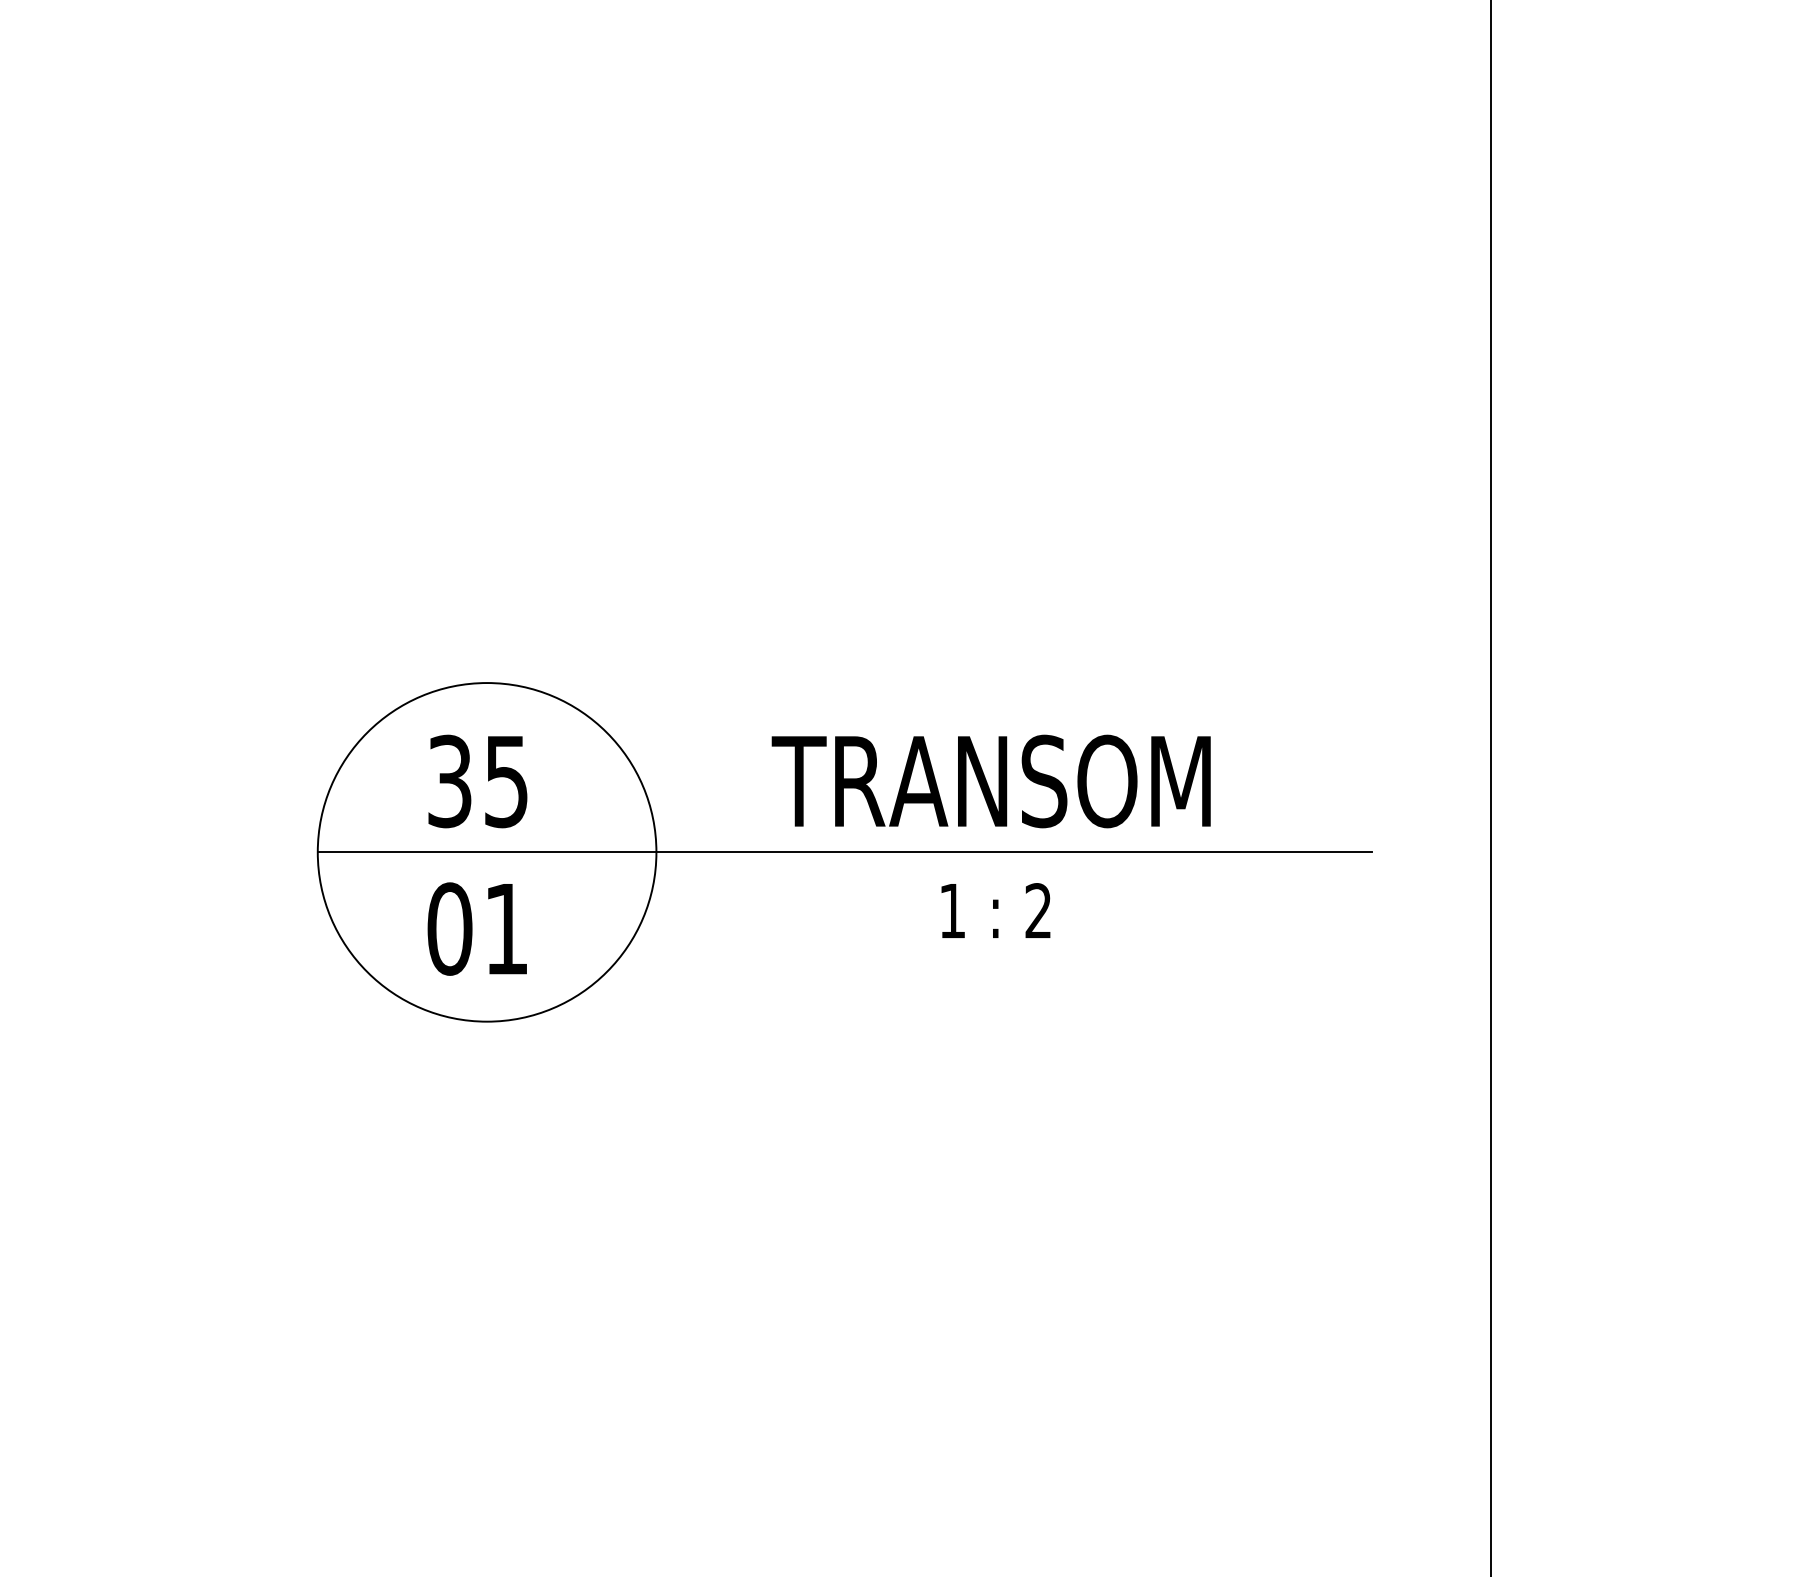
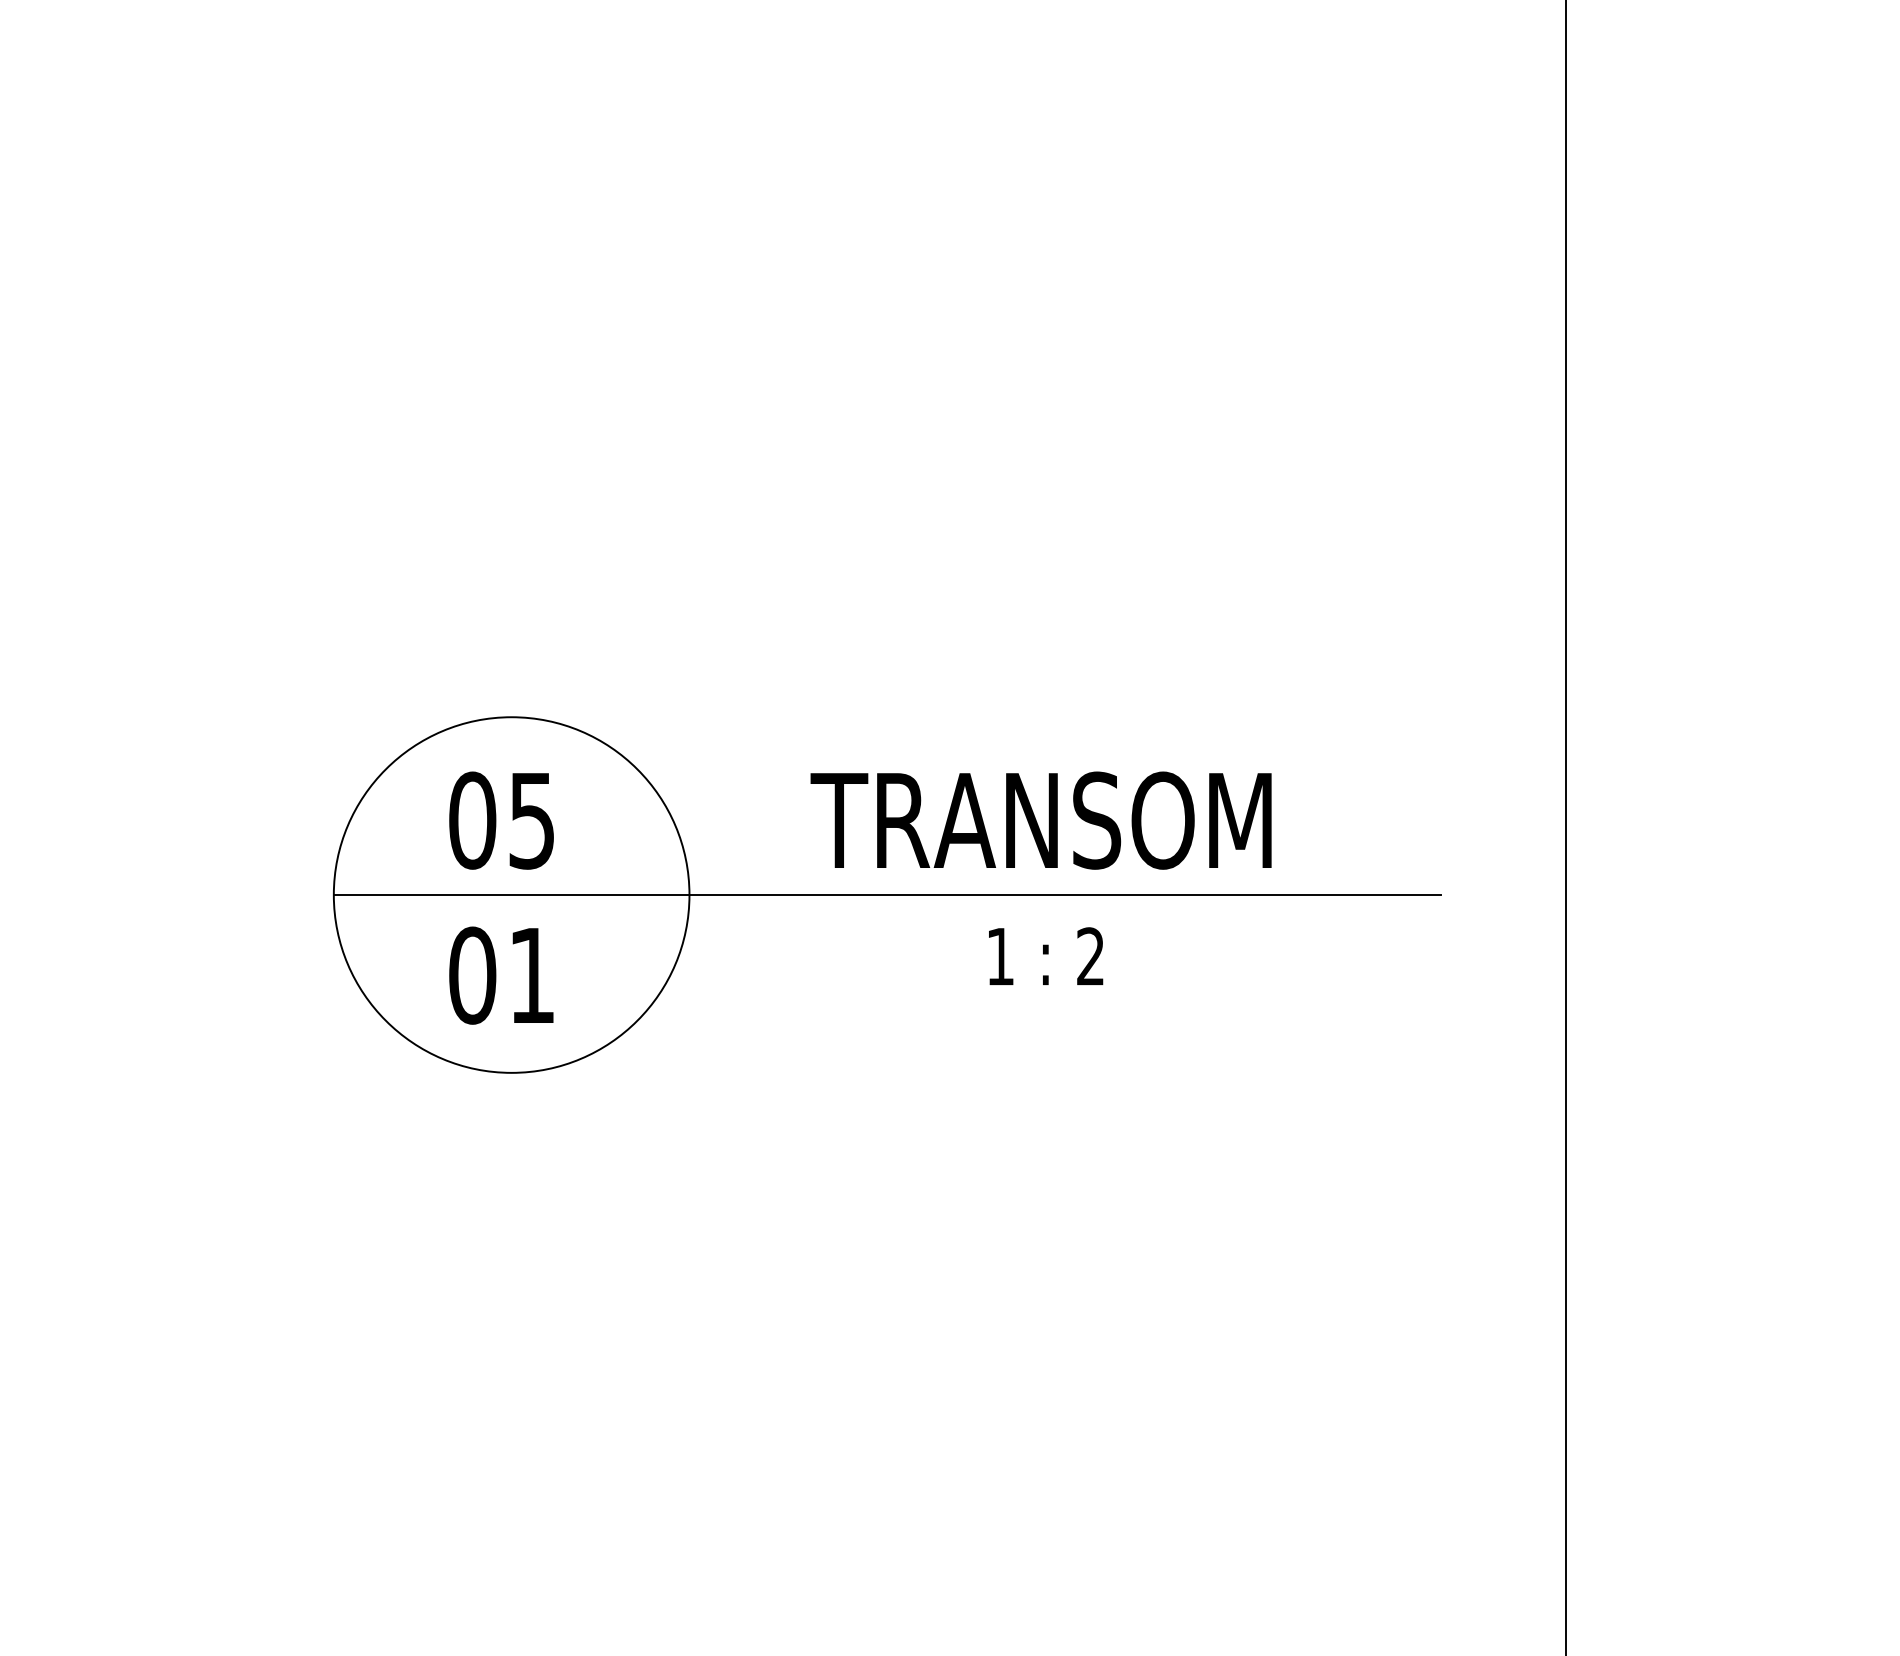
text: (449, 781) -> (472, 820), 35 -> 05

